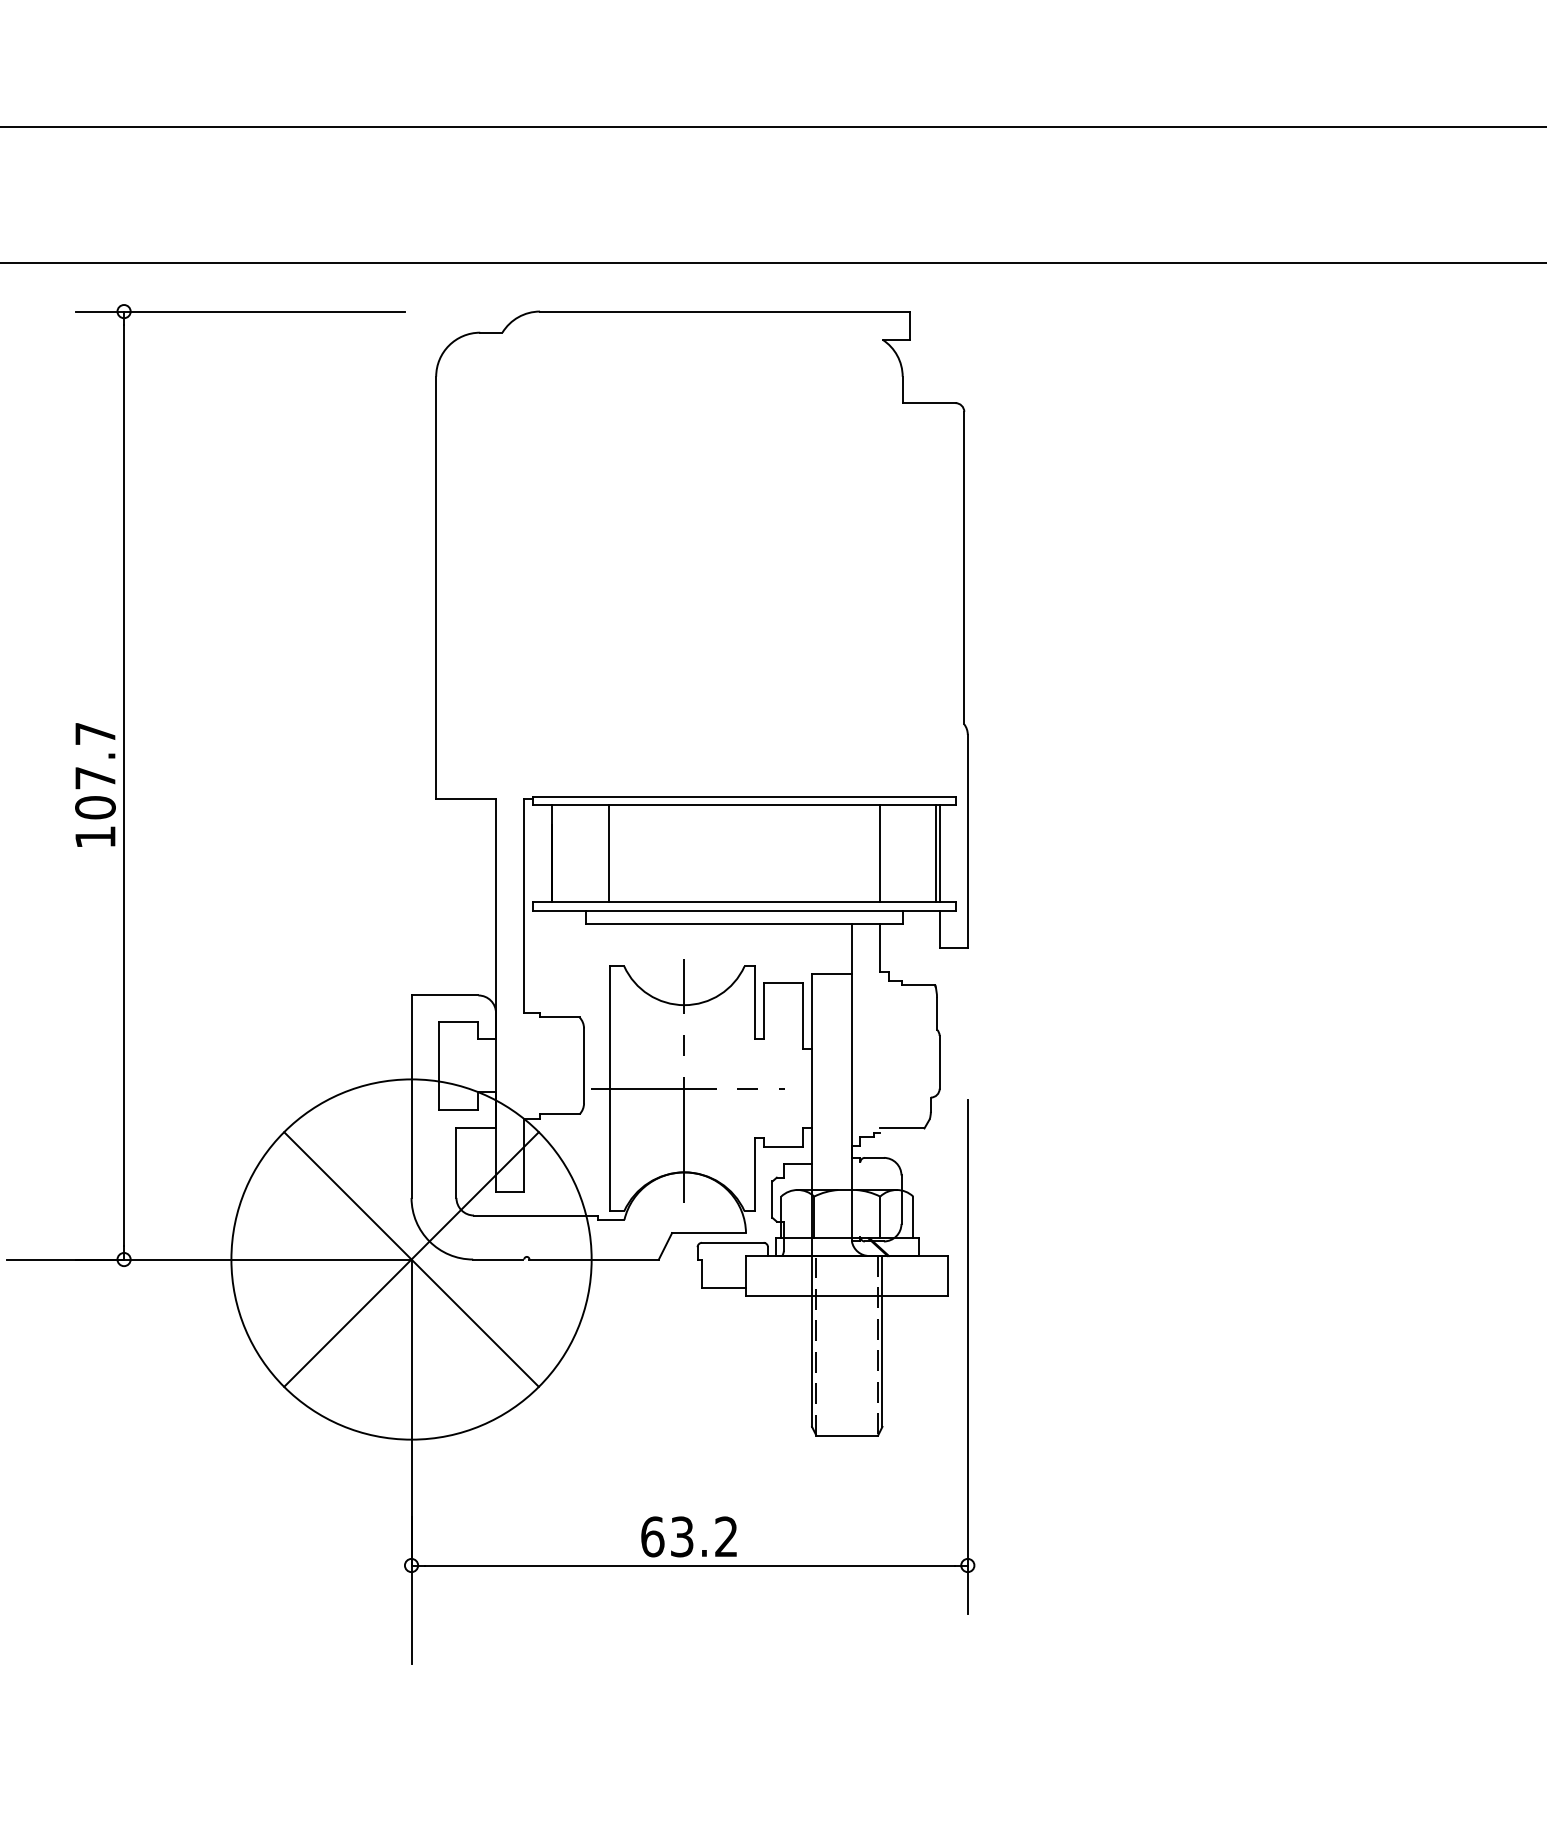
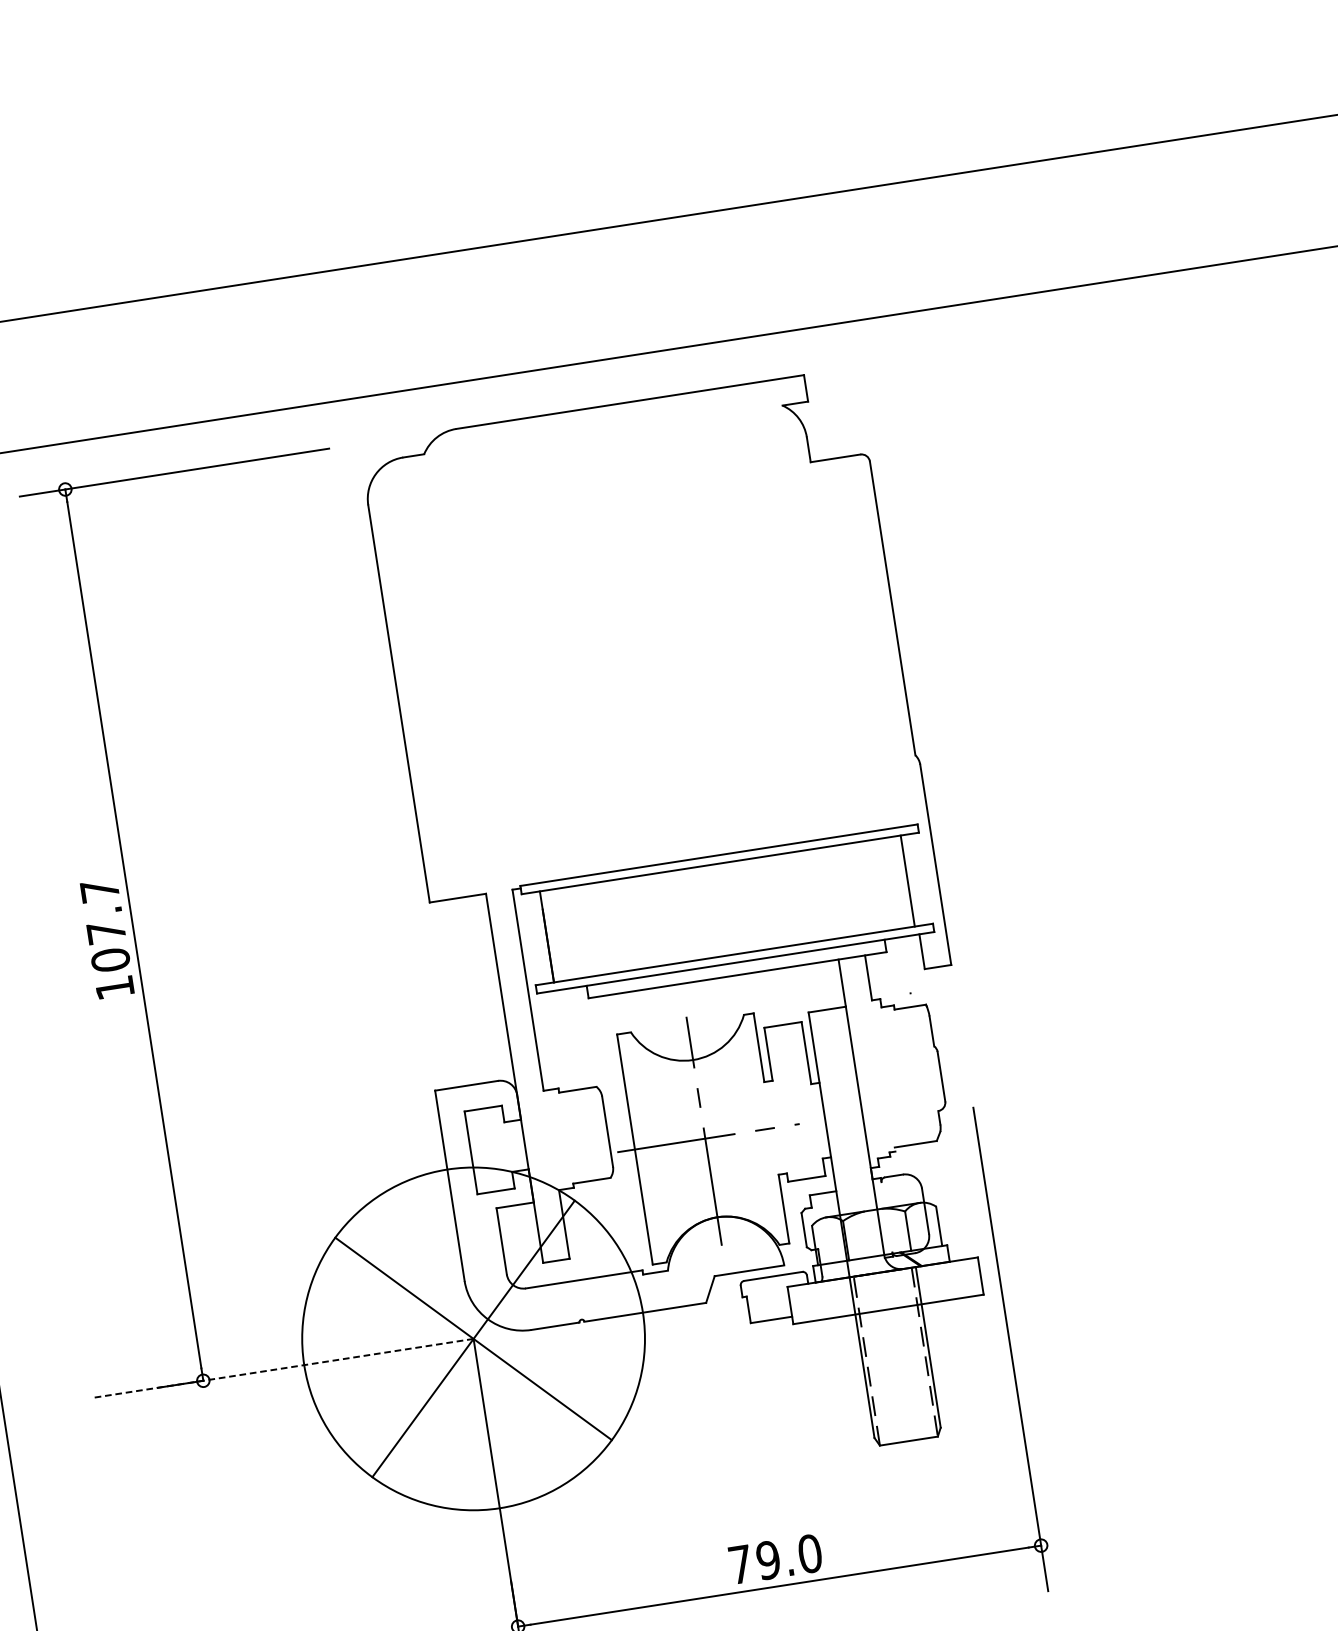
line: (608, 853) -> (599, 928), removed
line: (879, 853) -> (854, 889), removed
line: (939, 853) -> (910, 880), removed
line: (208, 1259) -> (282, 1368), solid -> dashed
text: (689, 1536) -> (775, 1558), 63.2 -> 79.0

